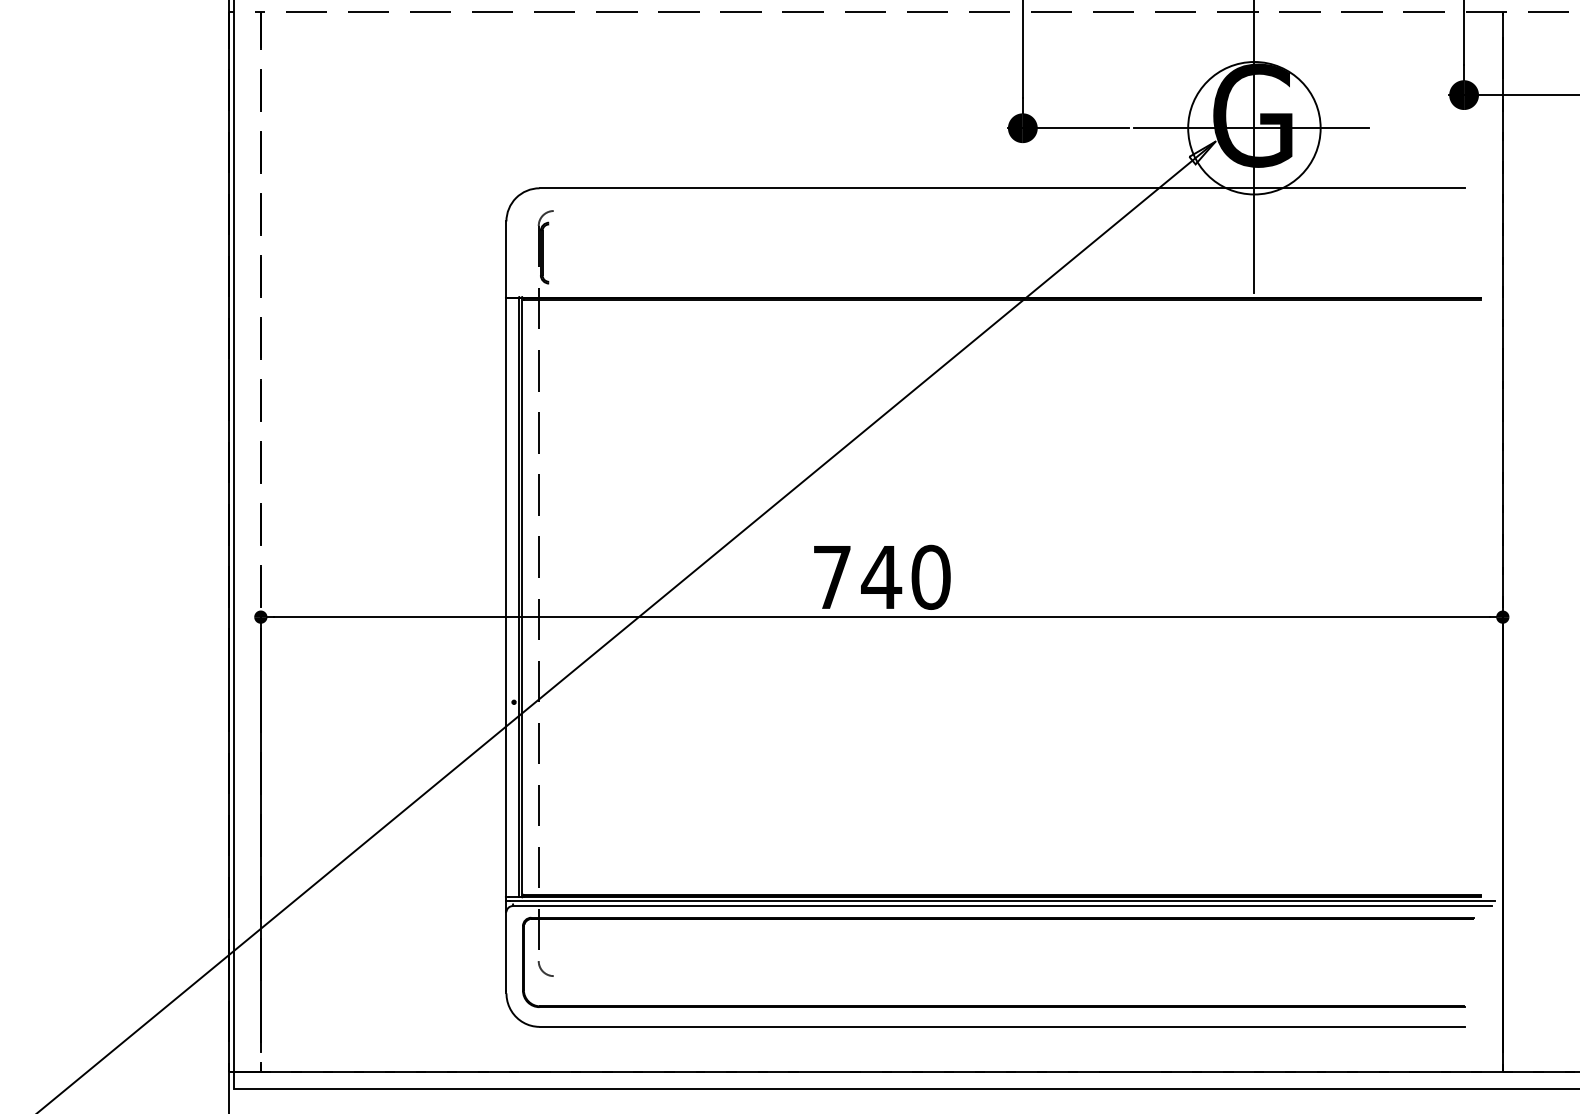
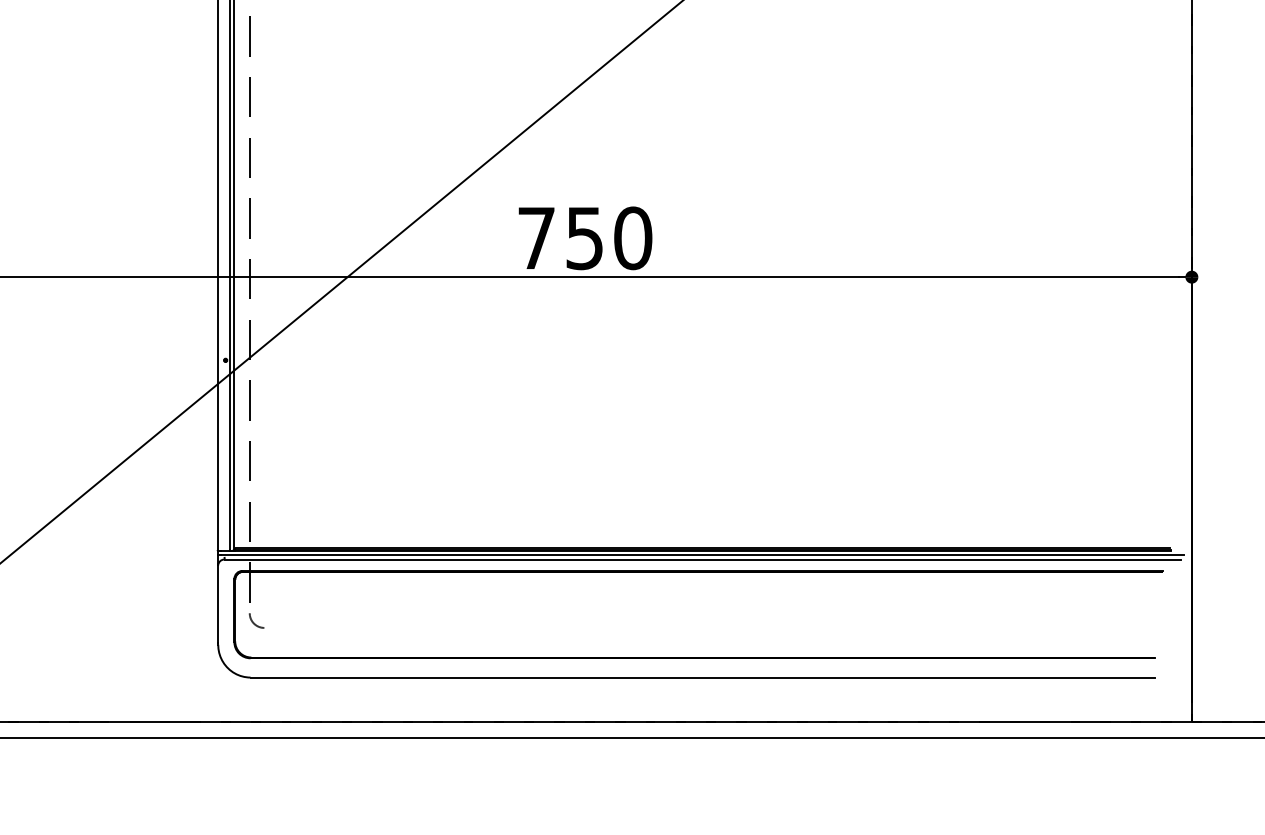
text: (881, 577) -> (584, 238), 740 -> 750

